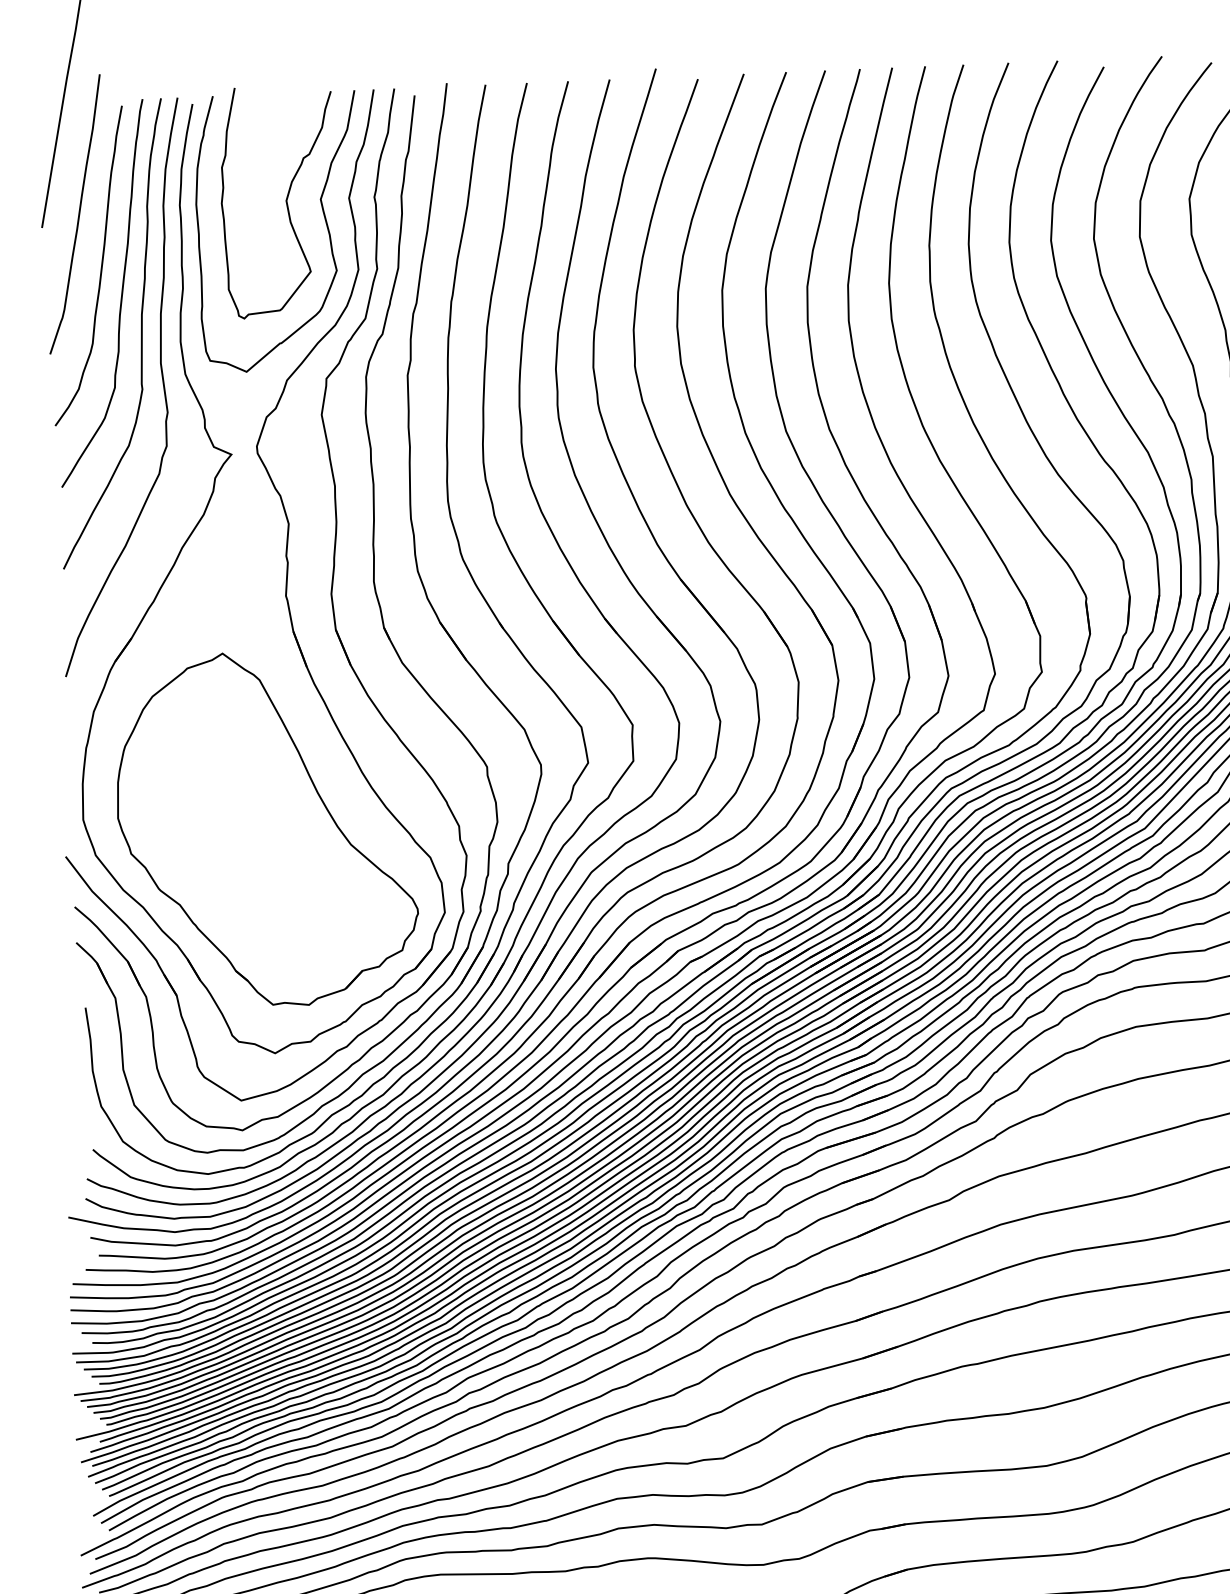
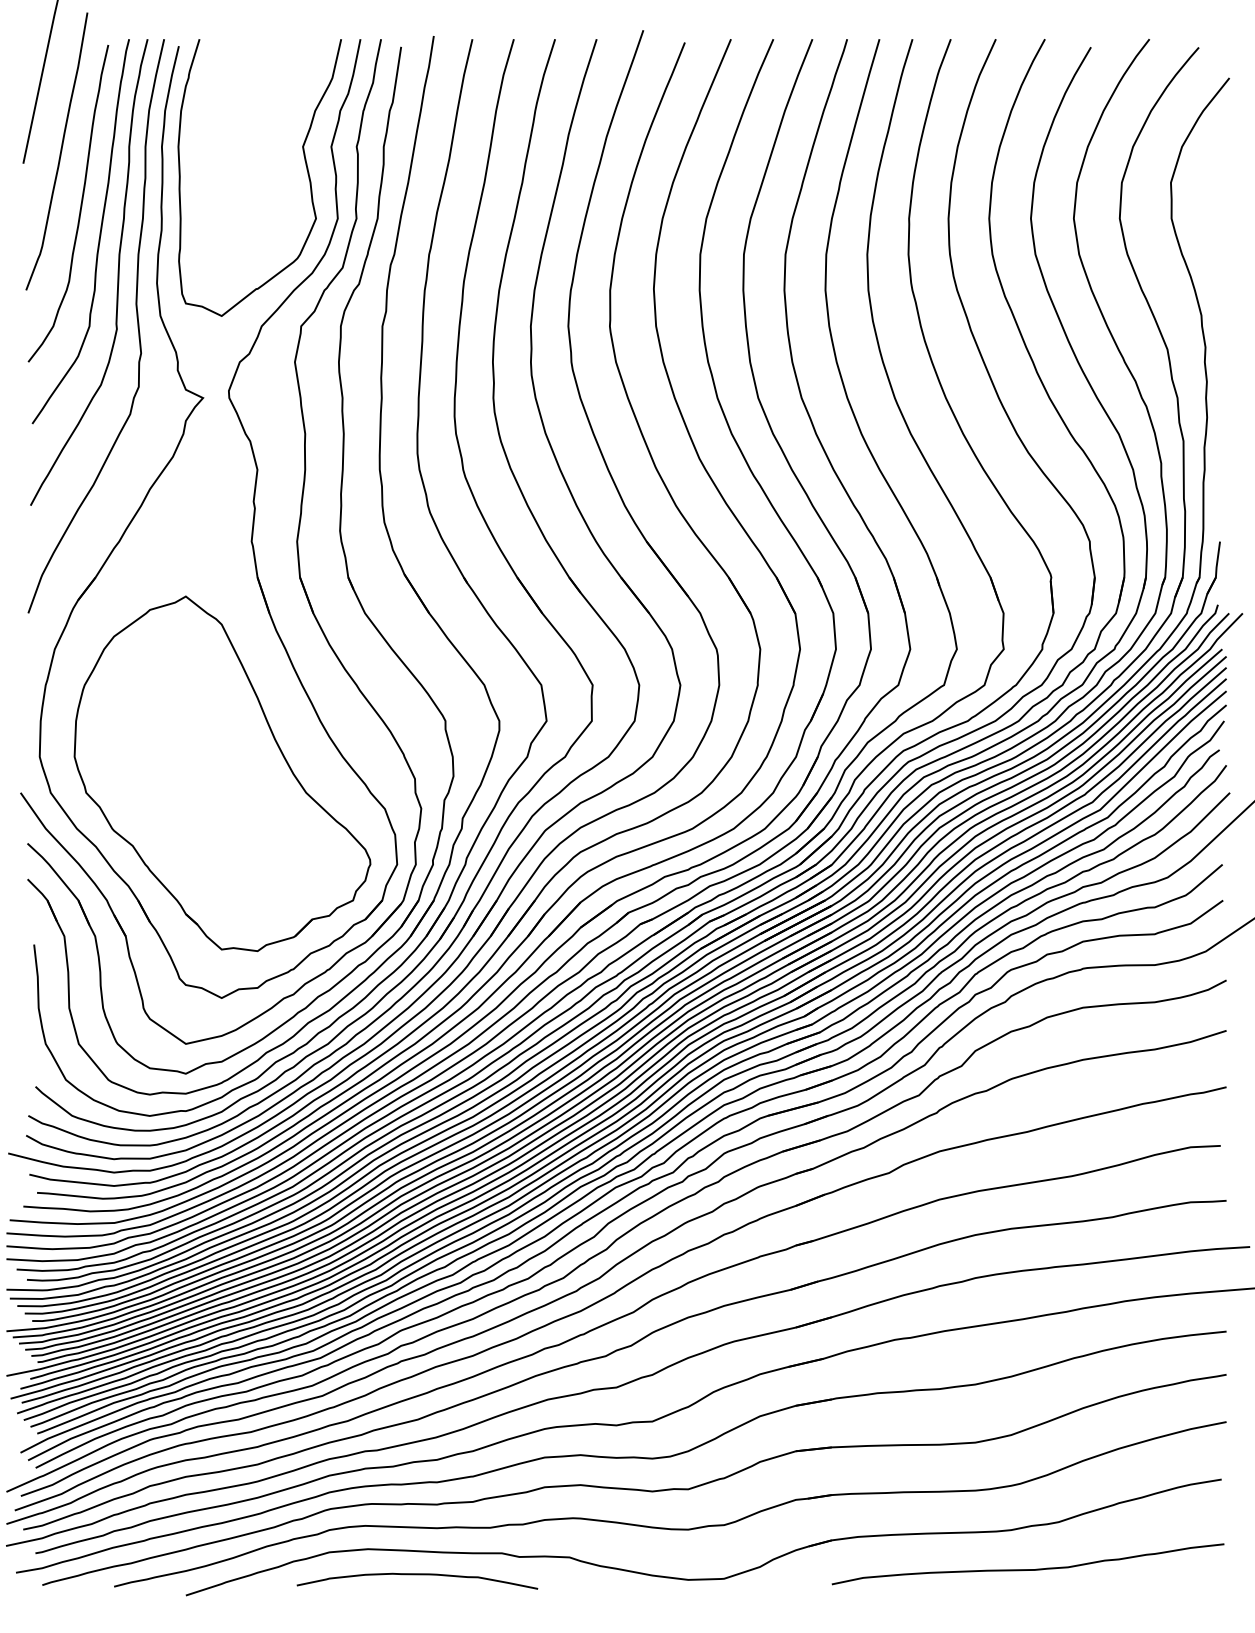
curve: (285, 201) -> (267, 147), removed

